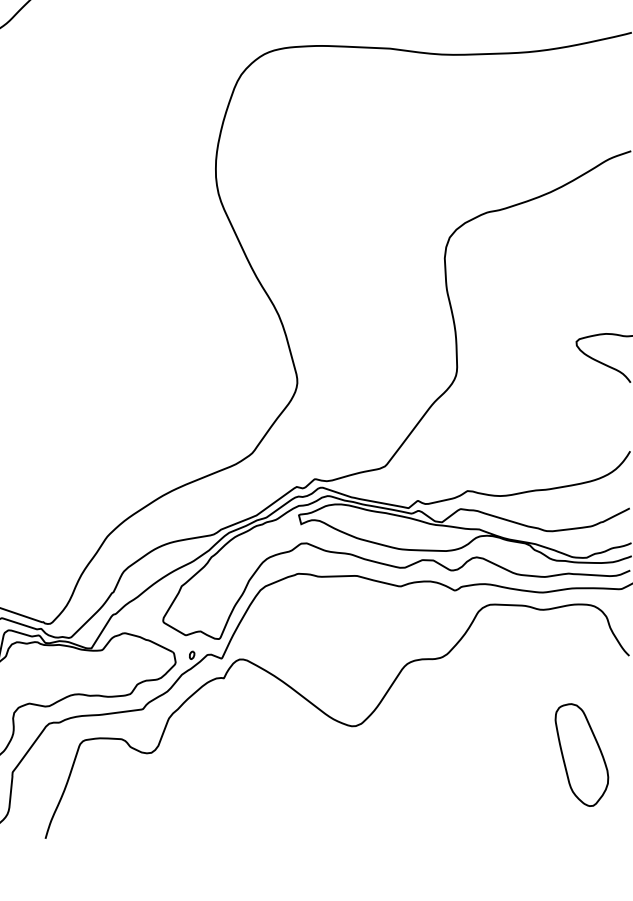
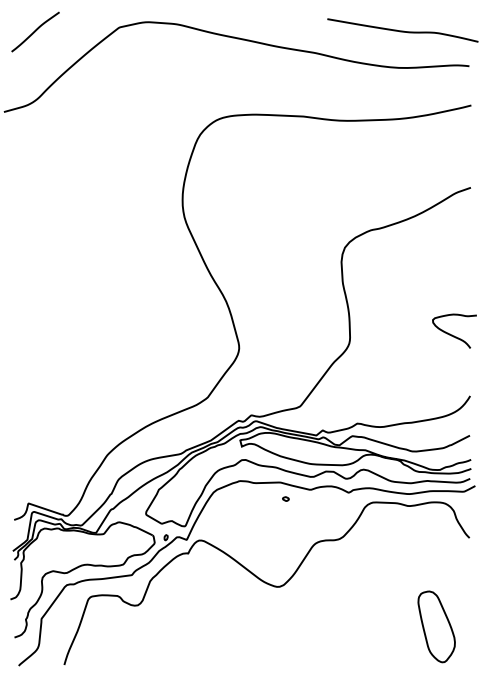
part: (364, 598) -> (285, 498), added
part: (581, 754) -> (436, 626), moved

